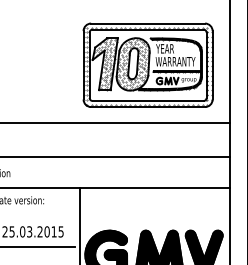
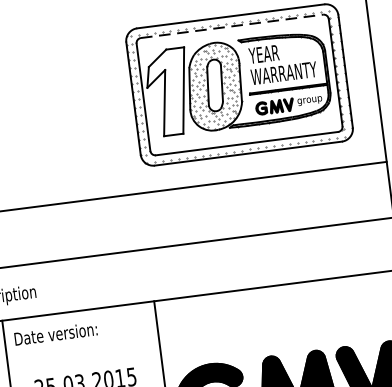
line: (148, 29) -> (232, 26), solid -> dashed
hatch: (105, 63) -> (169, 90), removed

